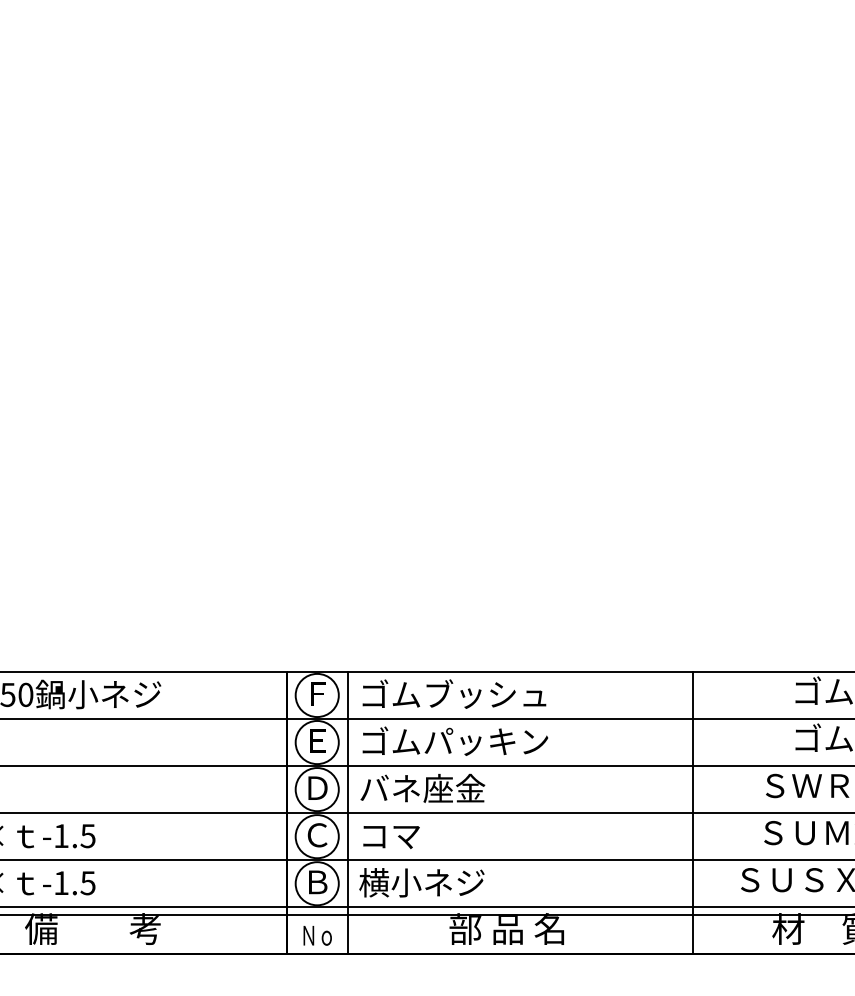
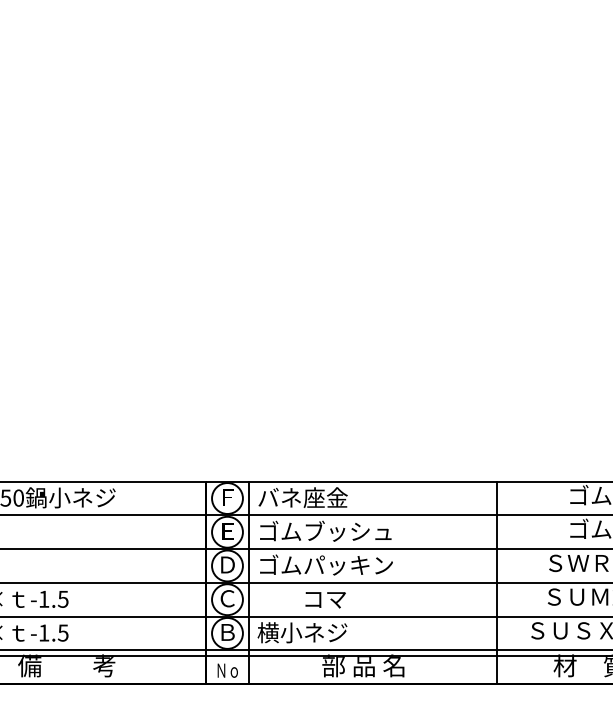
text: (452, 694) -> (324, 497), ゴムブッシュ -> バネ座金
text: (486, 740) -> (348, 530), ゴムパッキン -> ゴムブッシュ
text: (454, 787) -> (325, 564), バネ座金 -> ゴムパッキン
text: (391, 837) -> (325, 600), moved

